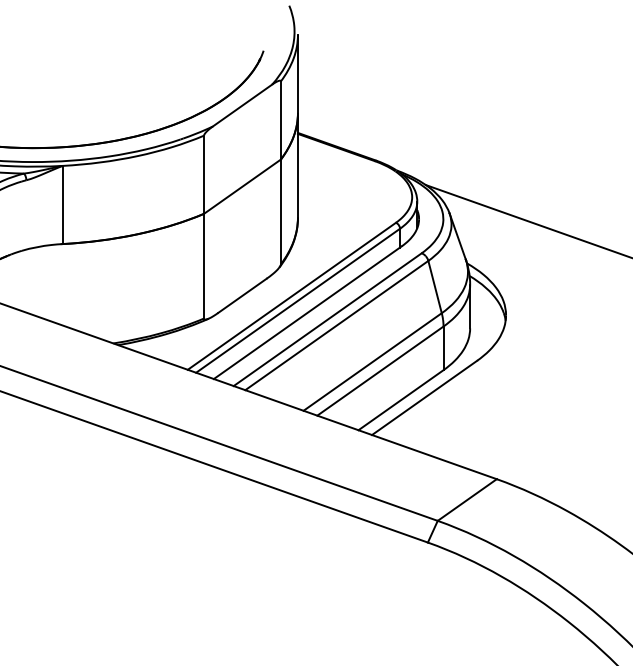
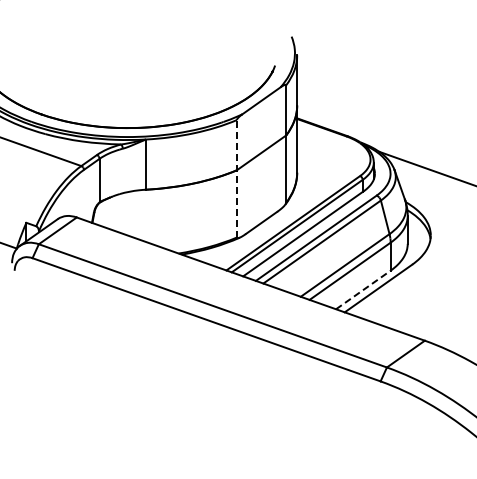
line: (203, 226) -> (236, 178), solid -> dashed
line: (401, 399) -> (363, 289), solid -> dashed

